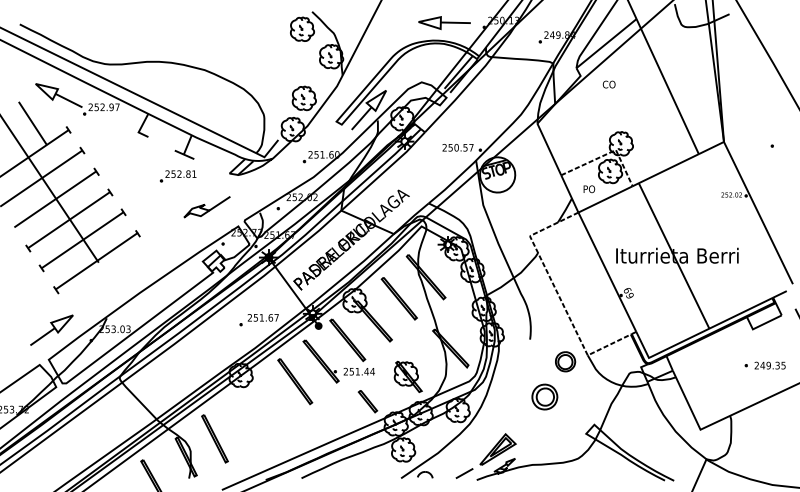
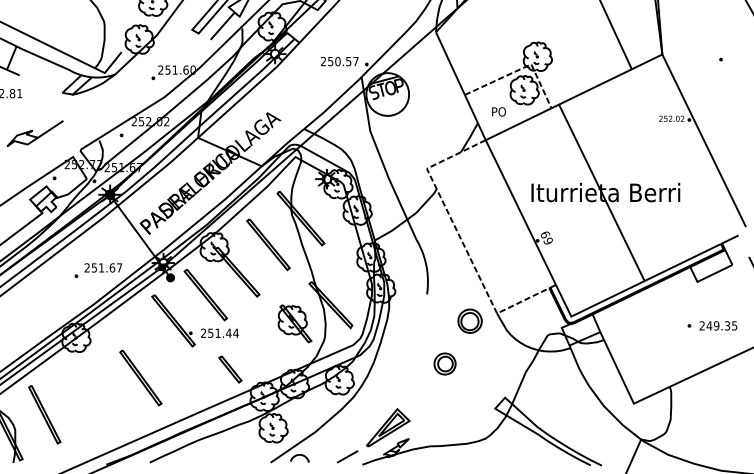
part: (407, 376) -> (294, 323), moved
part: (295, 381) -> (141, 377), moved
part: (544, 396) -> (444, 363), size x0.7

